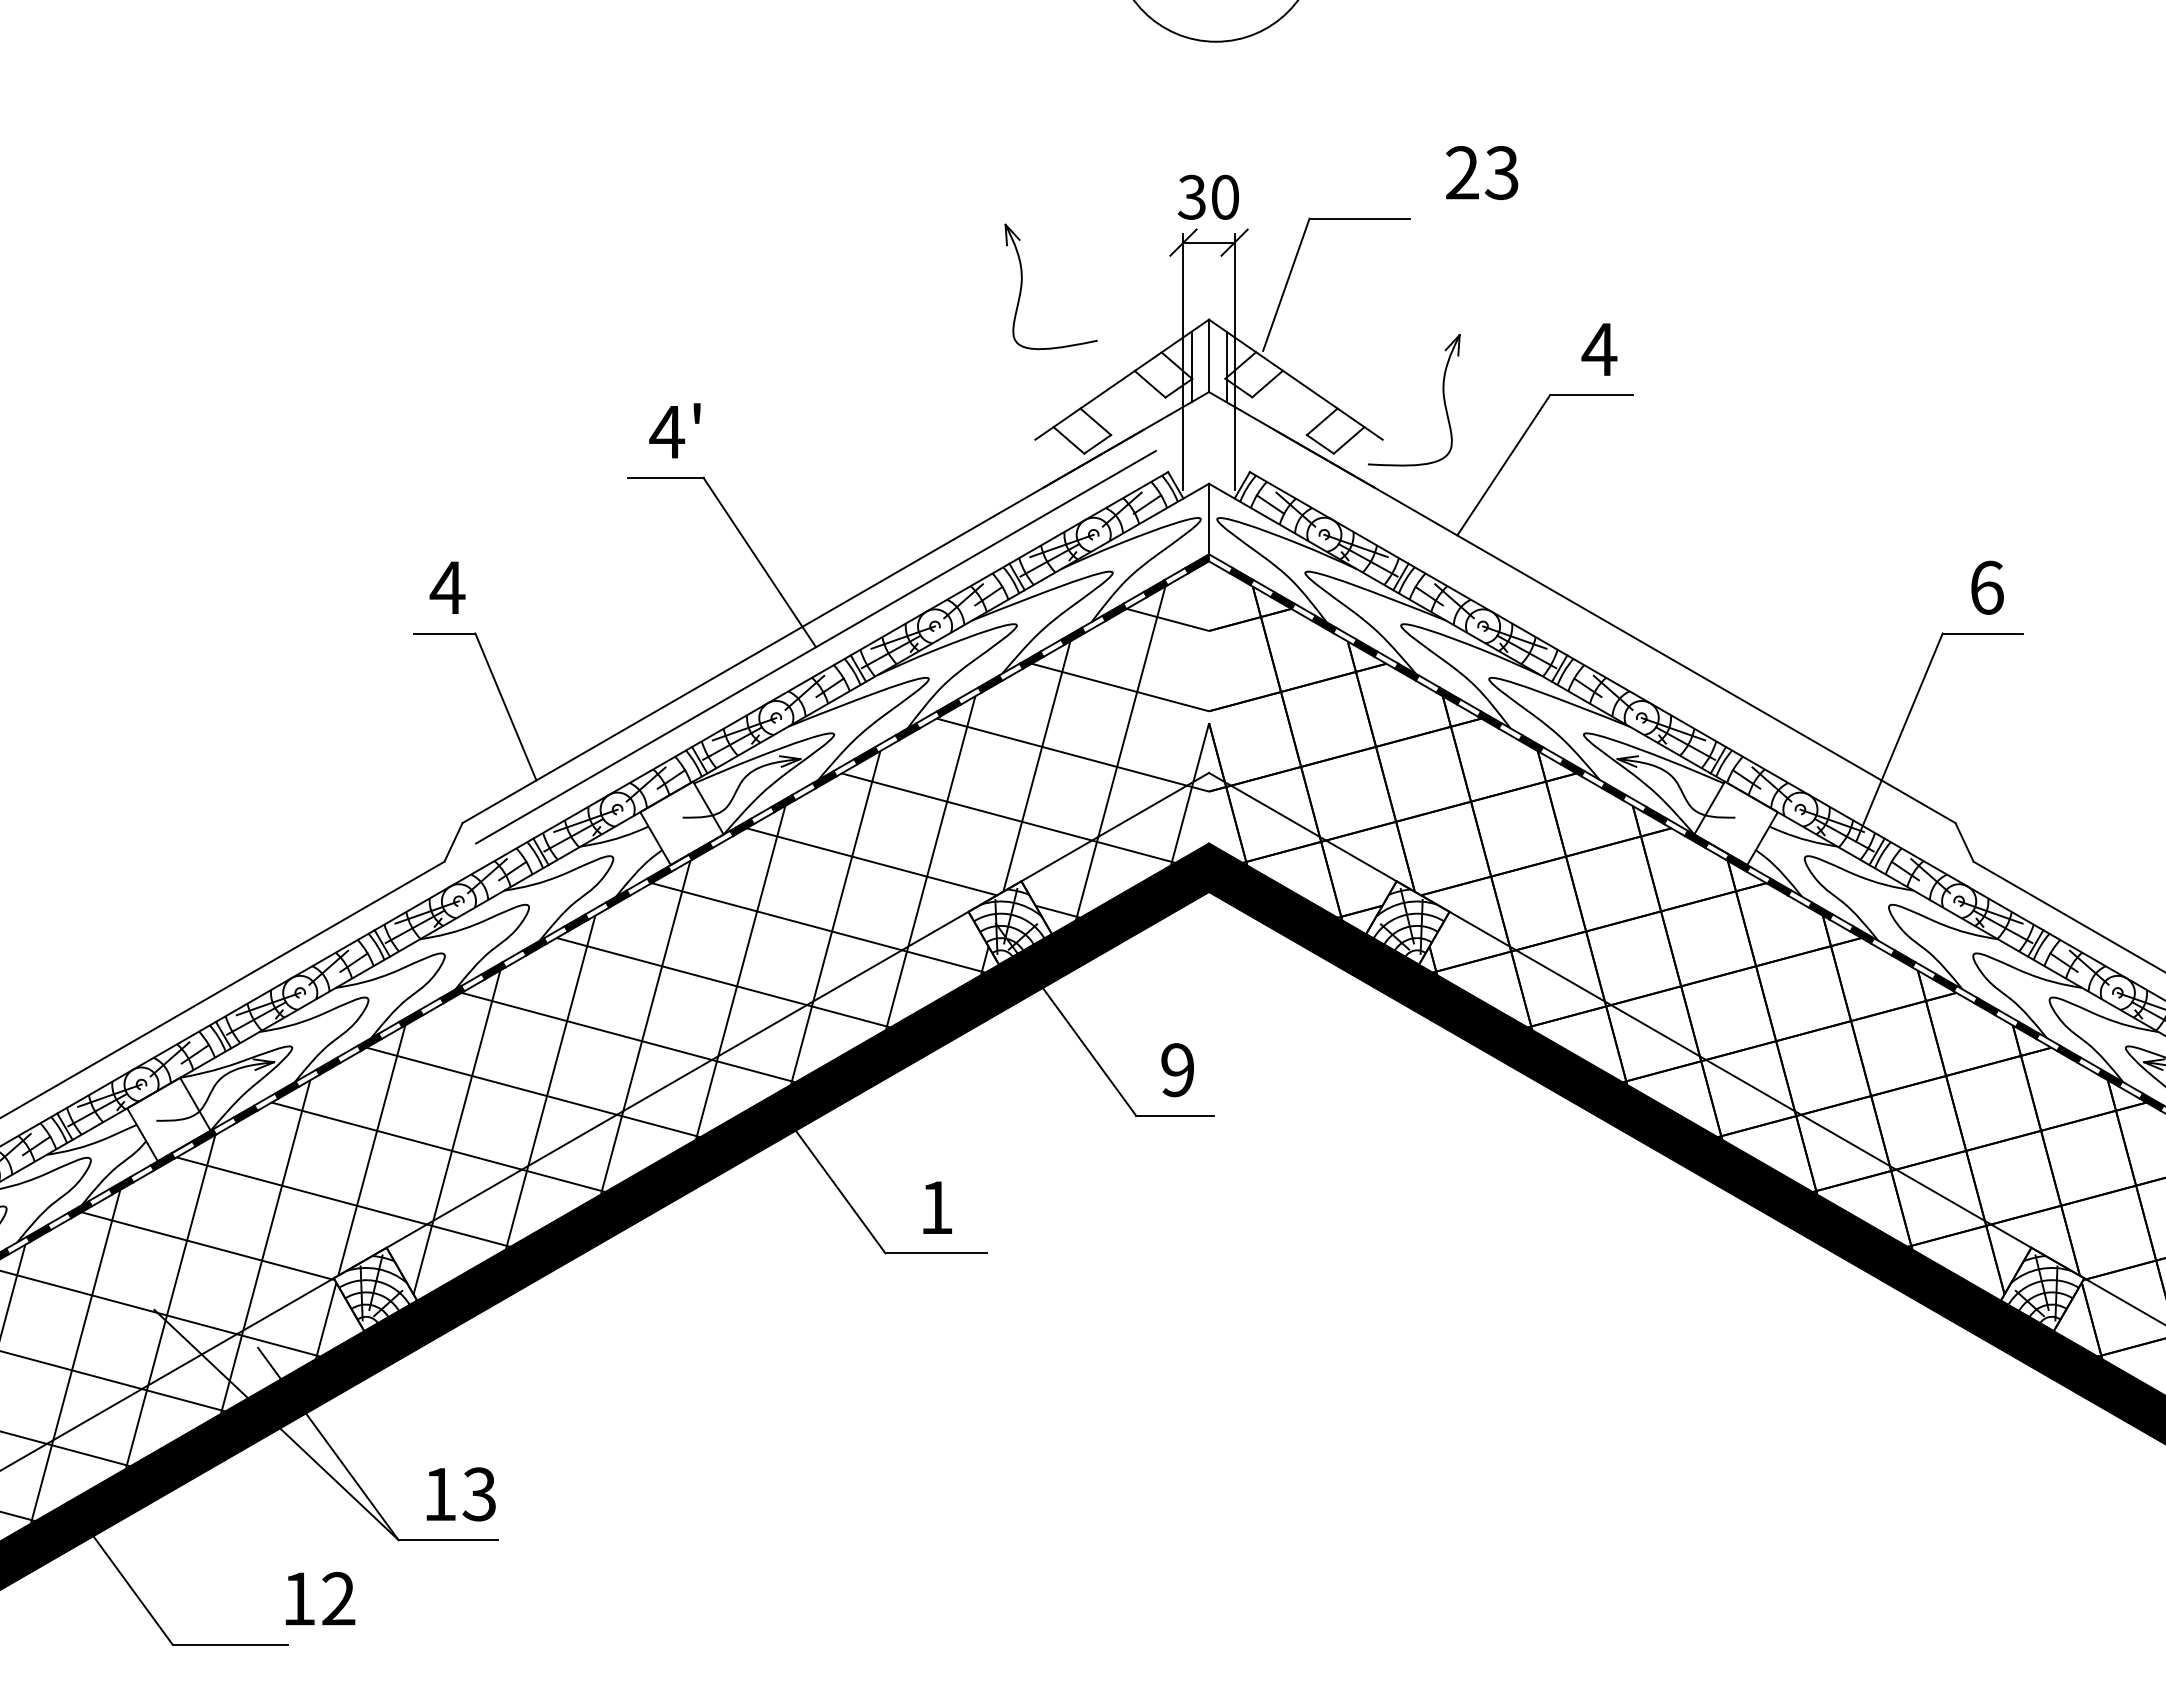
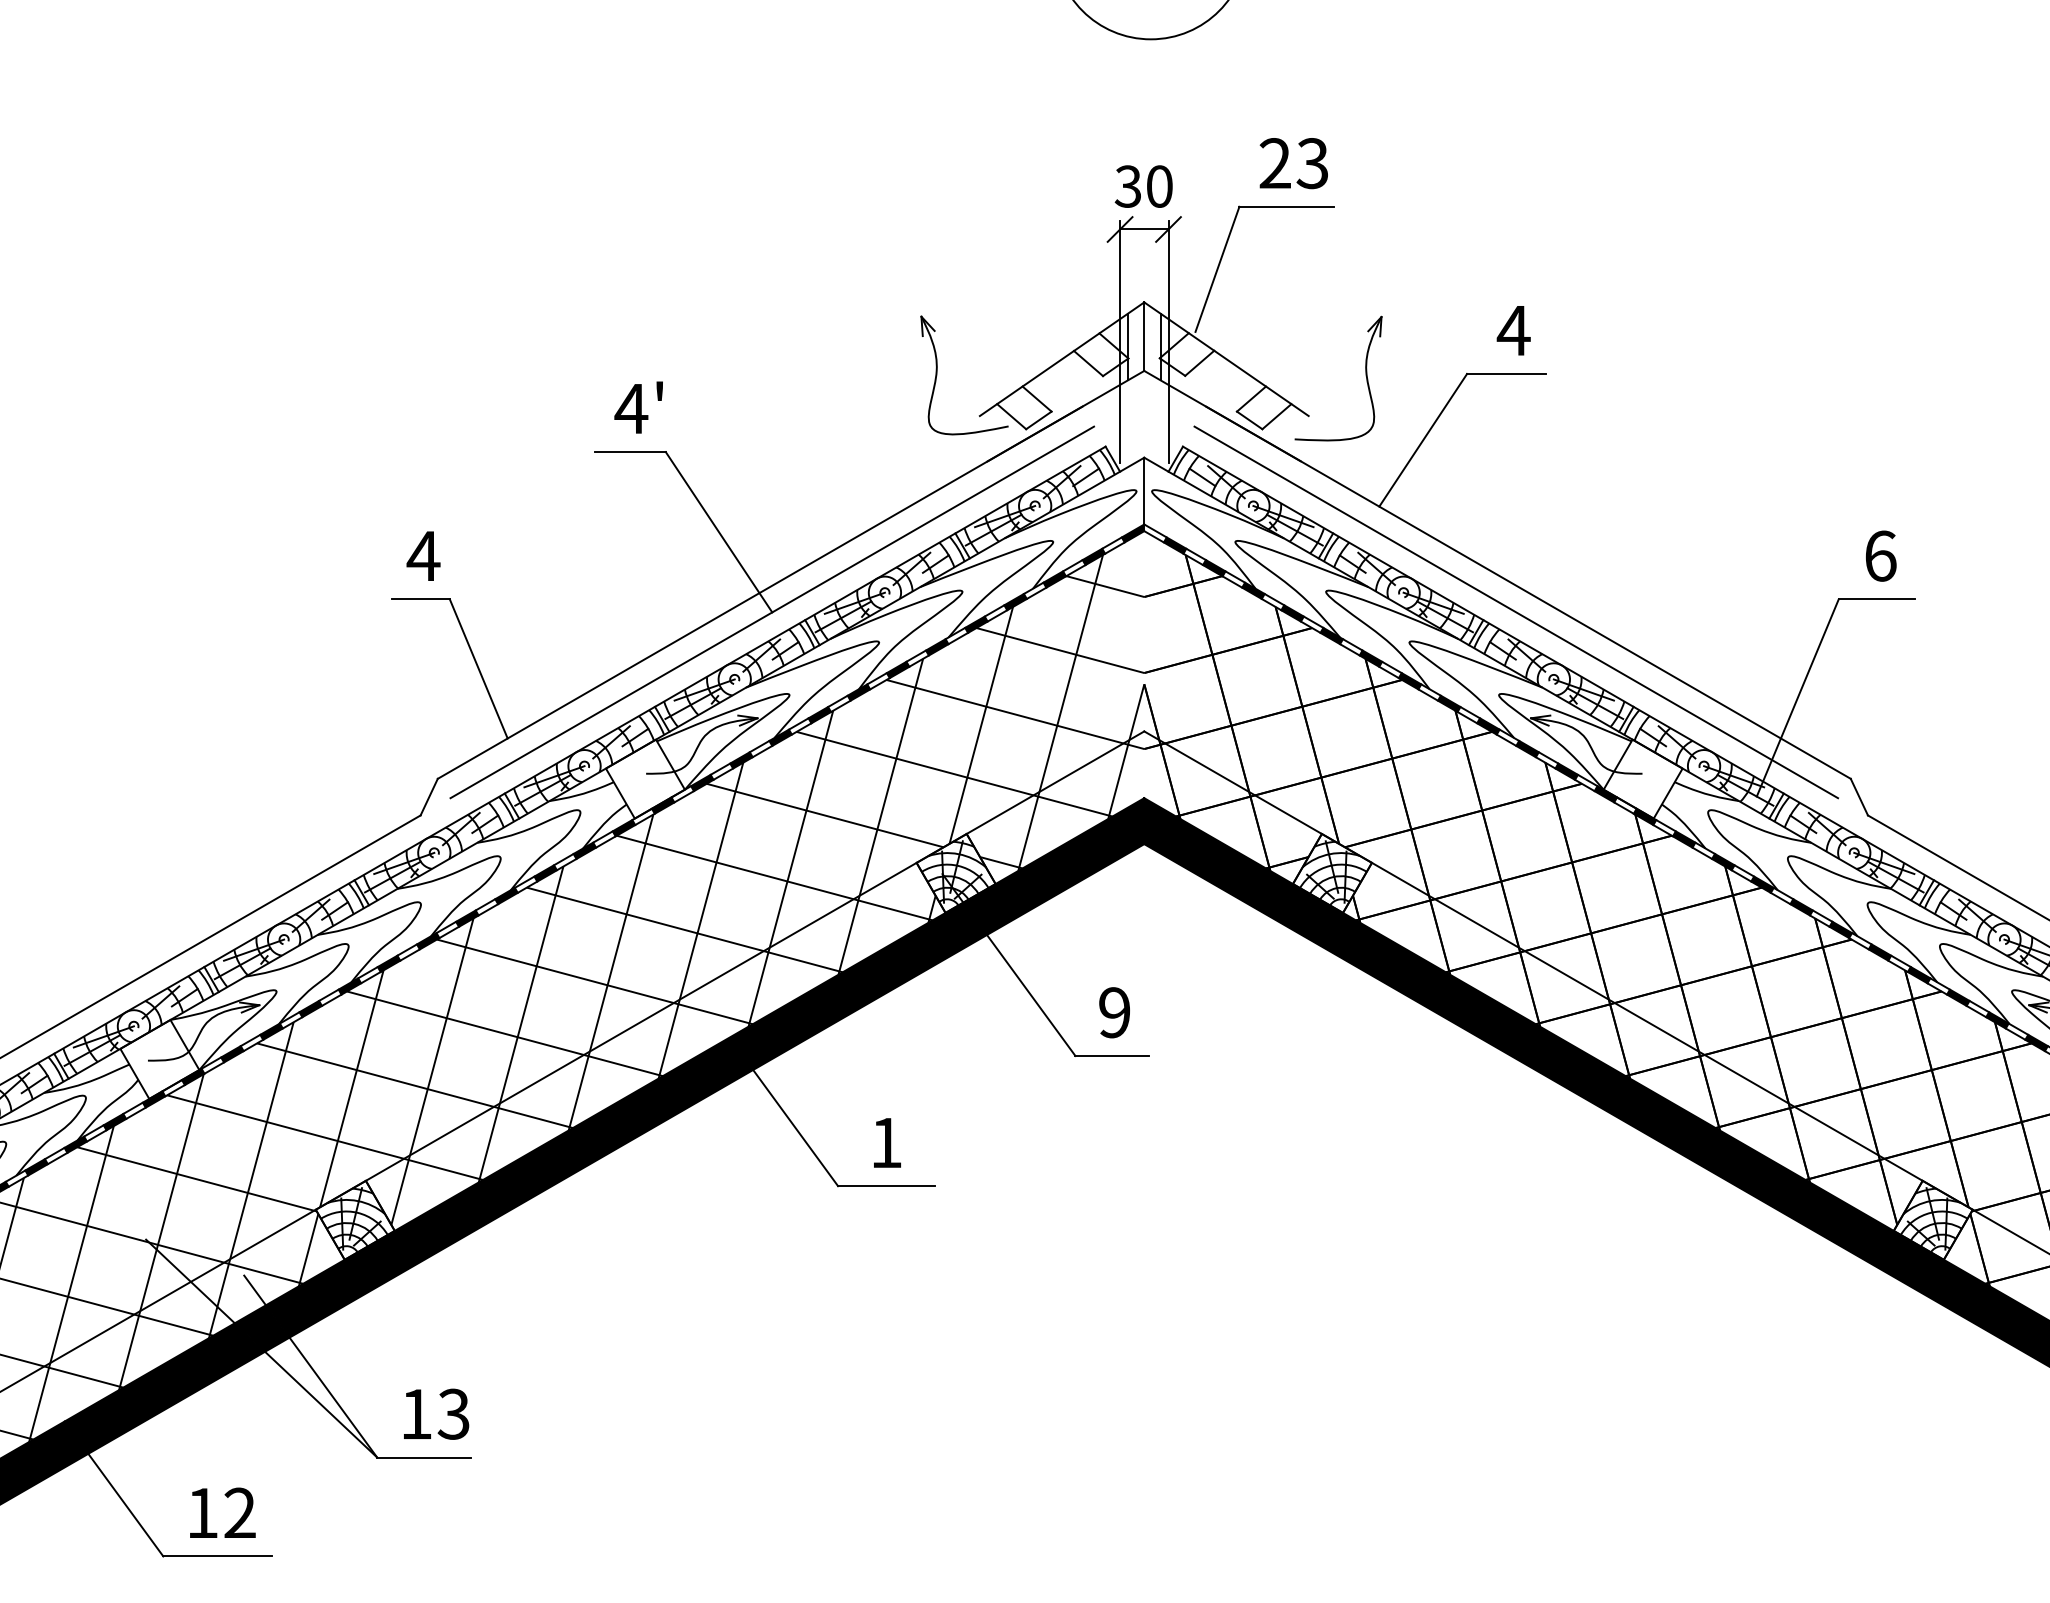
text: (1482, 172) -> (1294, 163), moved
part: (1022, 286) -> (937, 375), moved
line: (1602, 646) -> (1516, 611), added
text: (320, 1598) -> (222, 1512), moved

